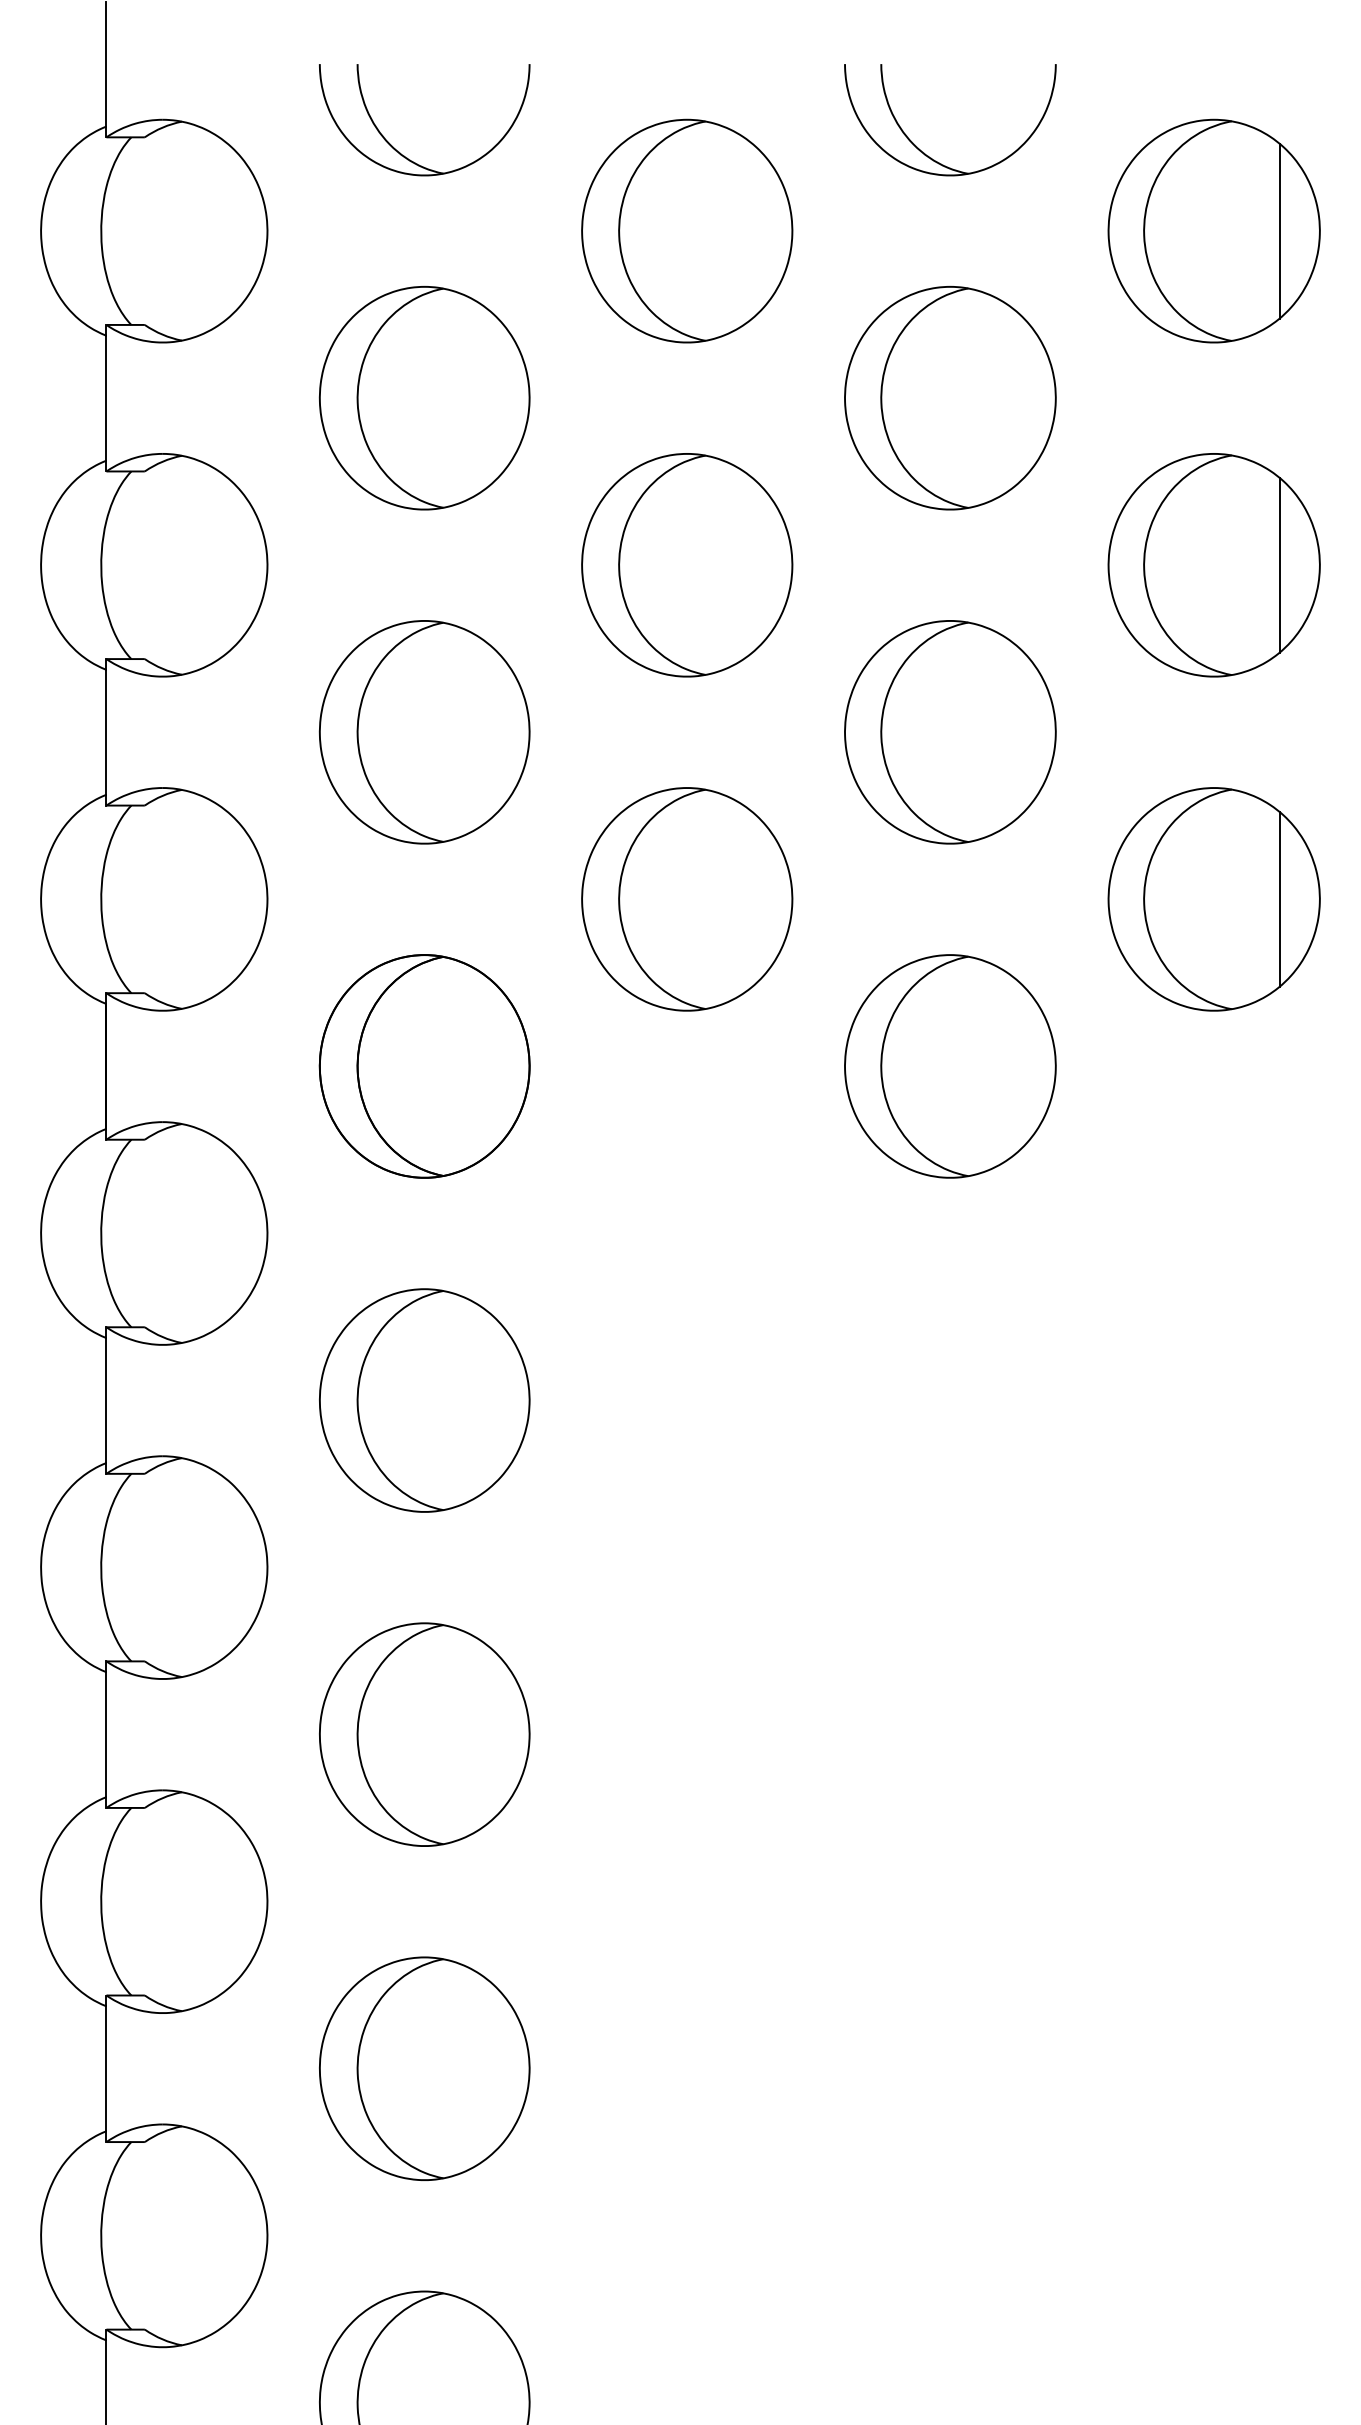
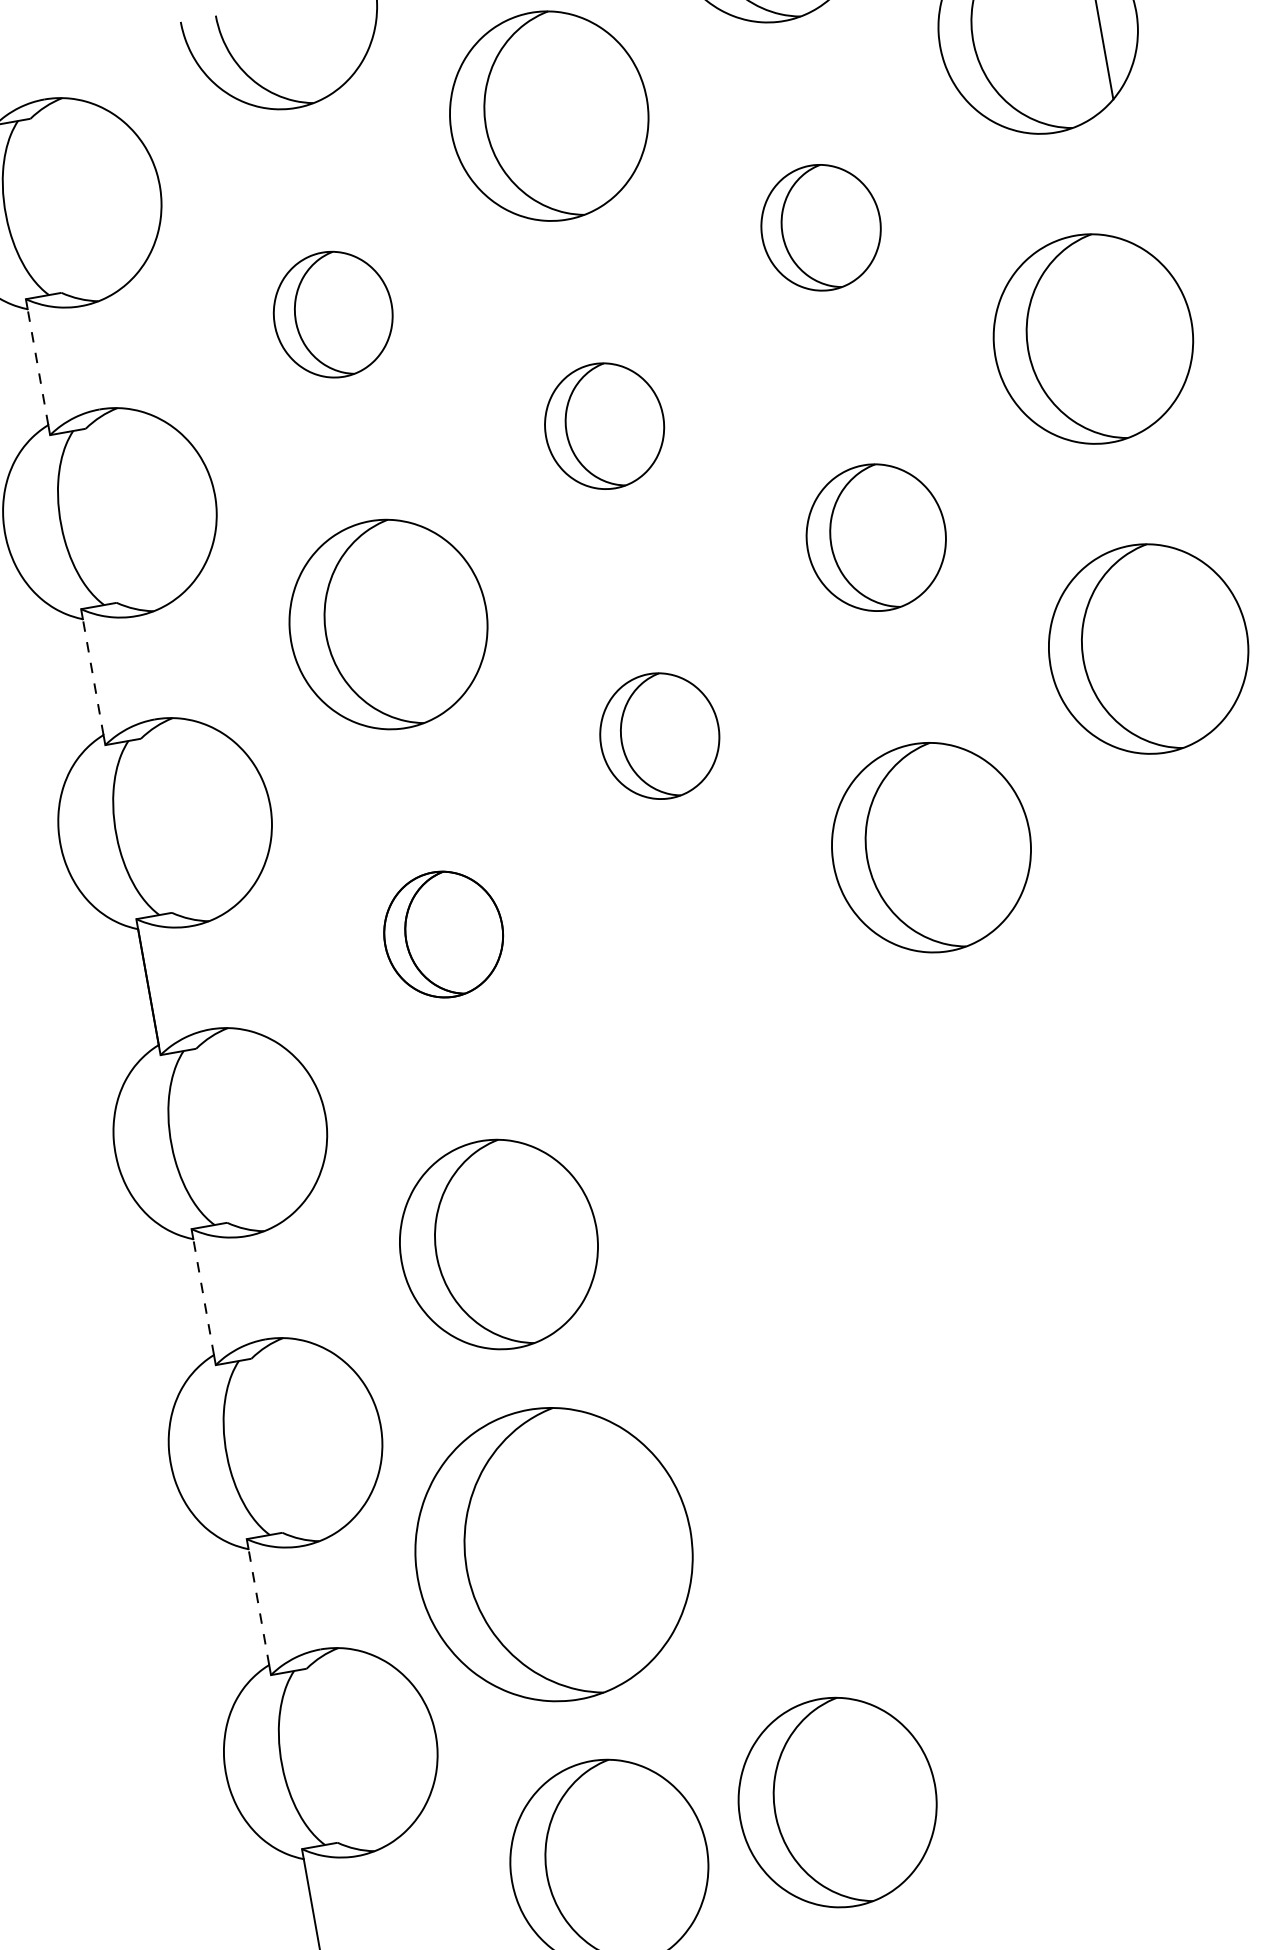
line: (106, 397) -> (37, 366), solid -> dashed
part: (424, 398) -> (333, 314), size x0.6
part: (950, 398) -> (821, 227), size x0.6
line: (1279, 564) -> (1153, 327), removed
part: (687, 565) -> (604, 426), size x0.6
line: (106, 731) -> (93, 676), solid -> dashed
part: (950, 732) -> (876, 537), size x0.7
line: (1279, 898) -> (1209, 637), removed
part: (687, 899) -> (659, 736), size x0.6
part: (424, 1066) -> (443, 934), size x0.6
line: (106, 1400) -> (203, 1297), solid -> dashed
line: (106, 1734) -> (258, 1606), solid -> dashed
part: (424, 1734) -> (553, 1554), size x1.4
part: (674, 2046) -> (837, 1802), added

